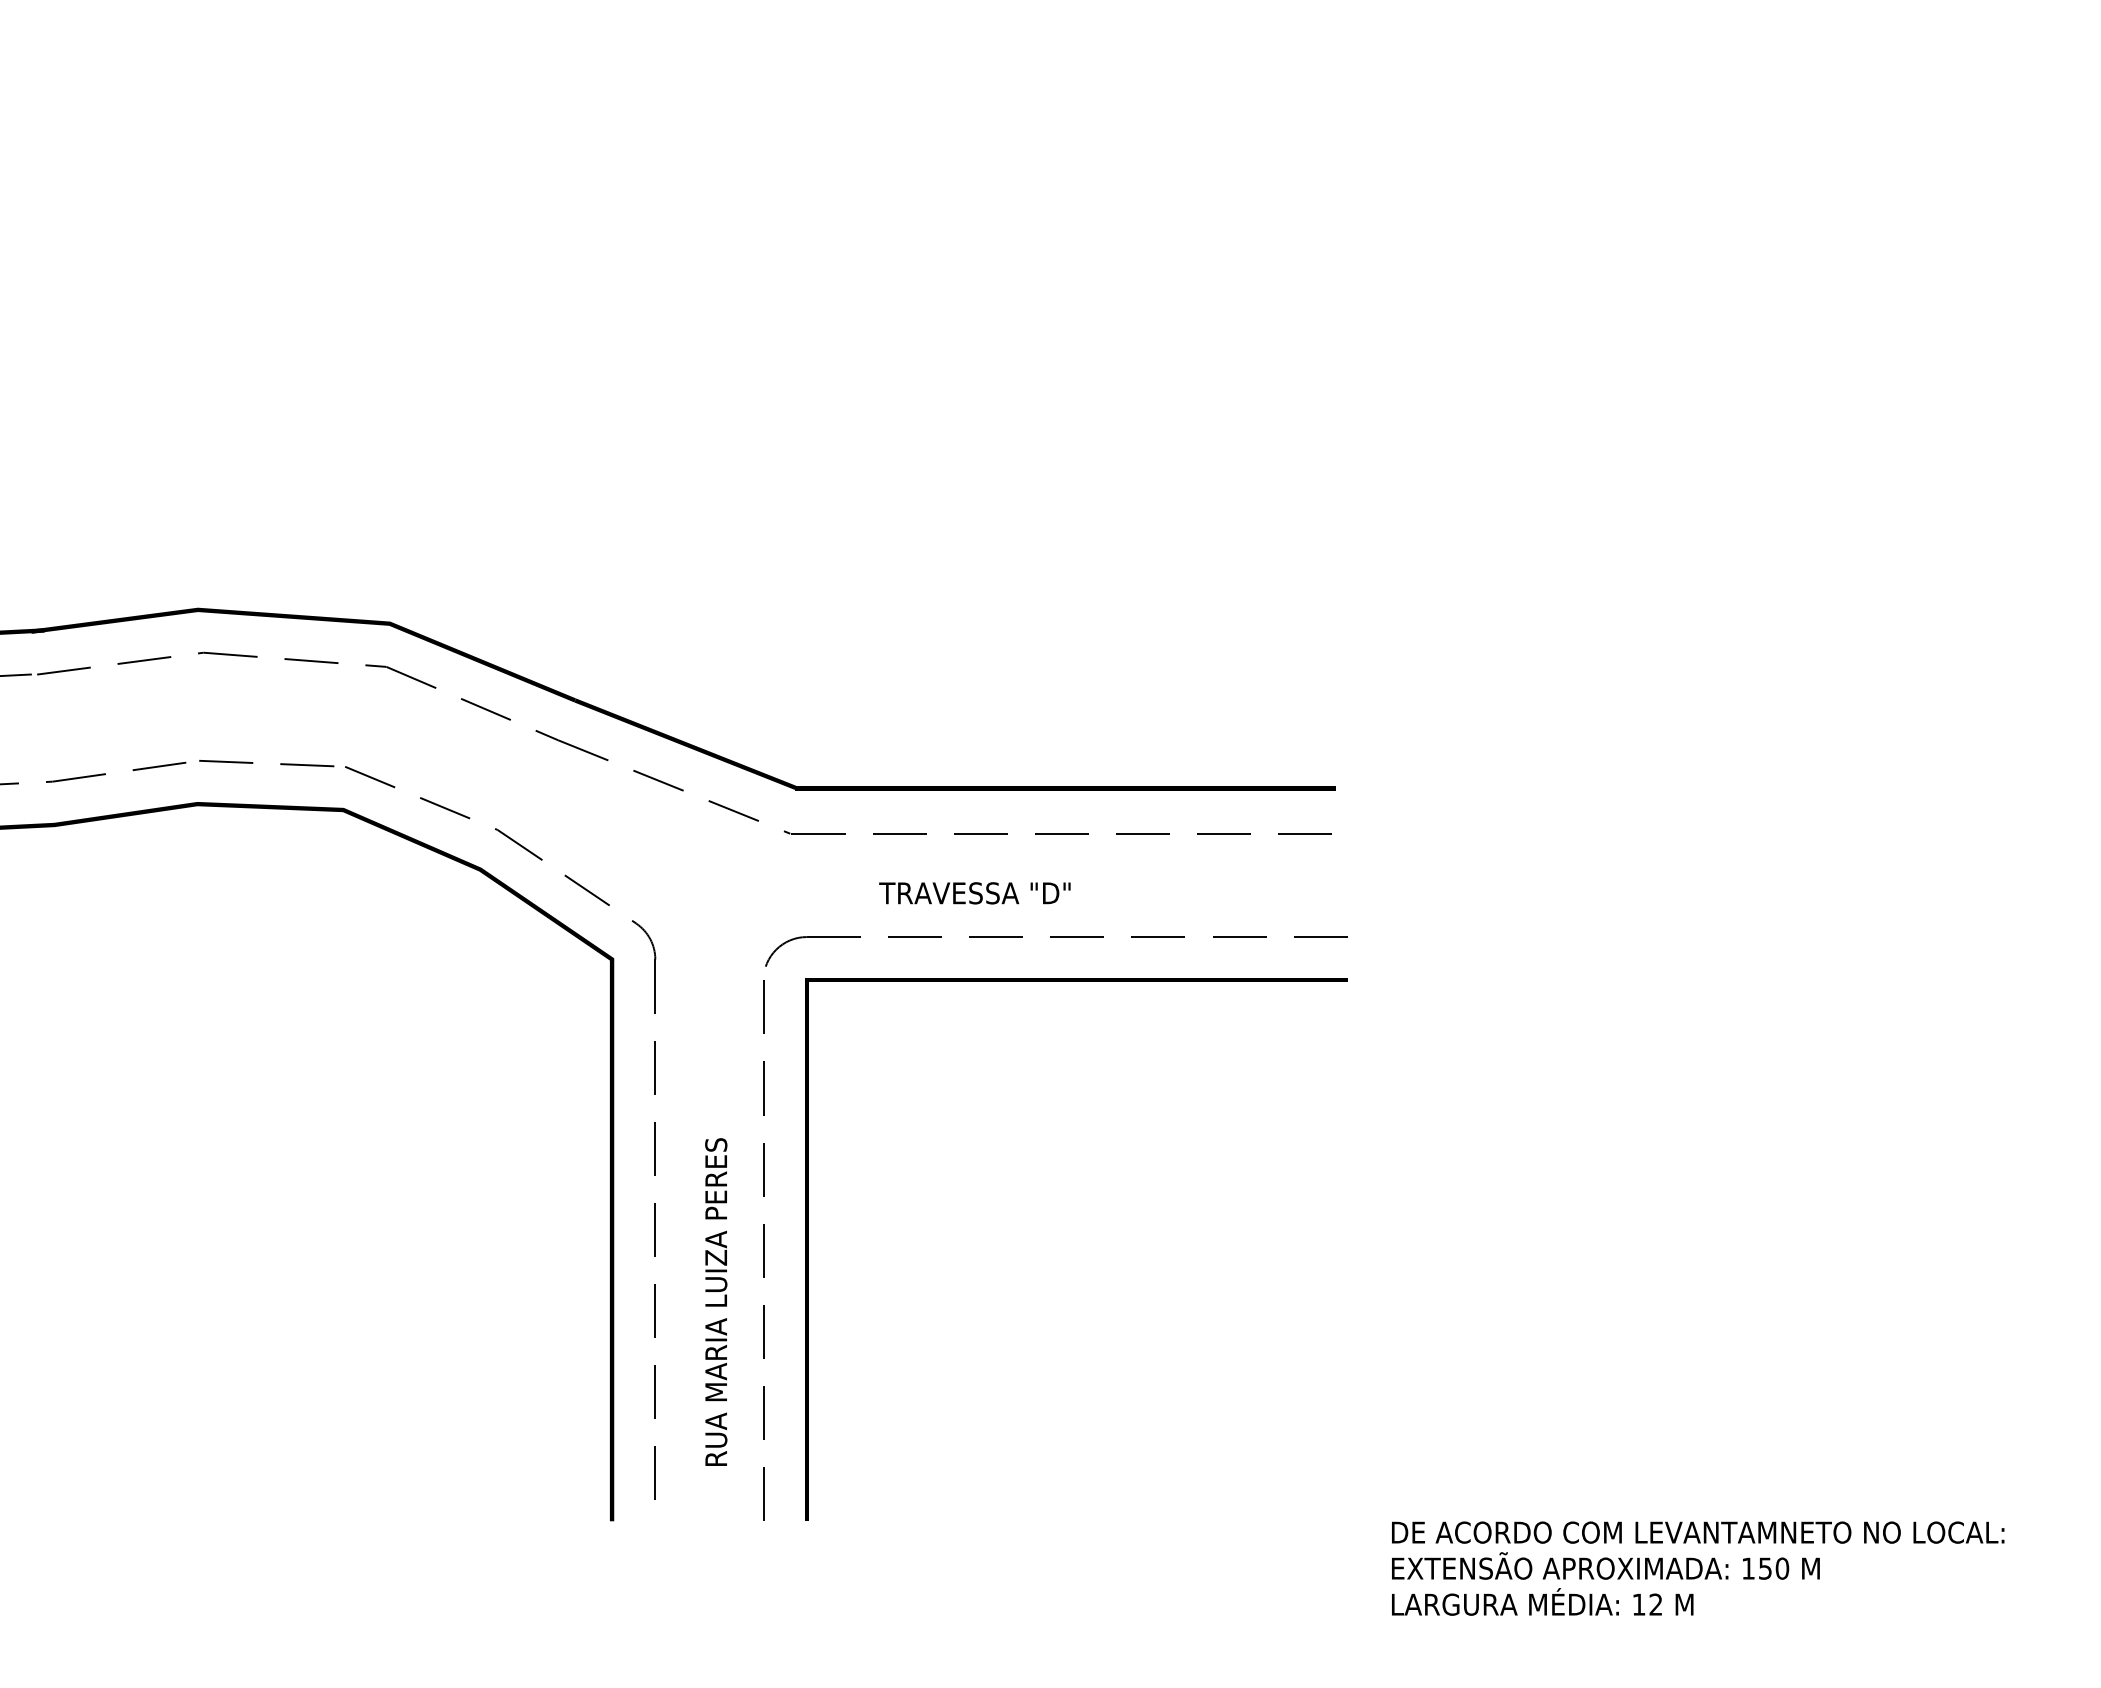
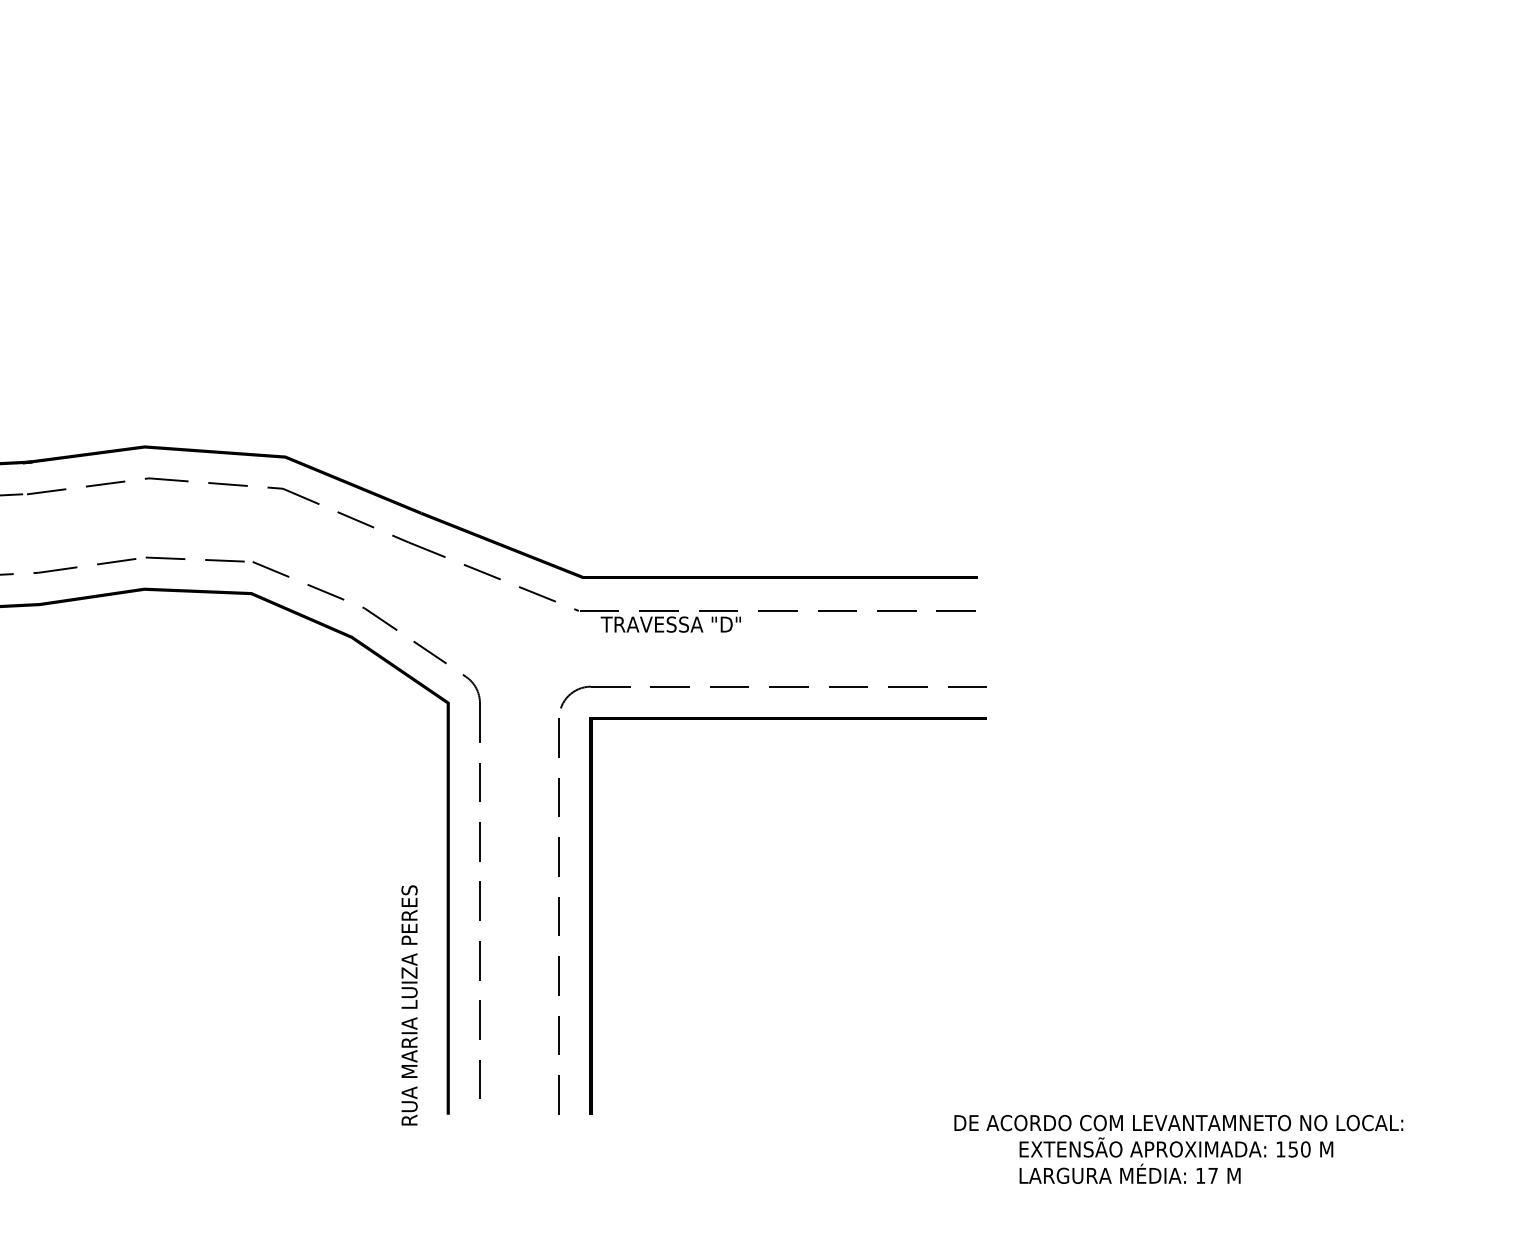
text: (974, 893) -> (670, 624), moved
text: (716, 1301) -> (409, 1004), moved
text: (1698, 1532) -> (1179, 1122), moved
text: (1655, 1604) -> (1212, 1175), 12 -> 17

